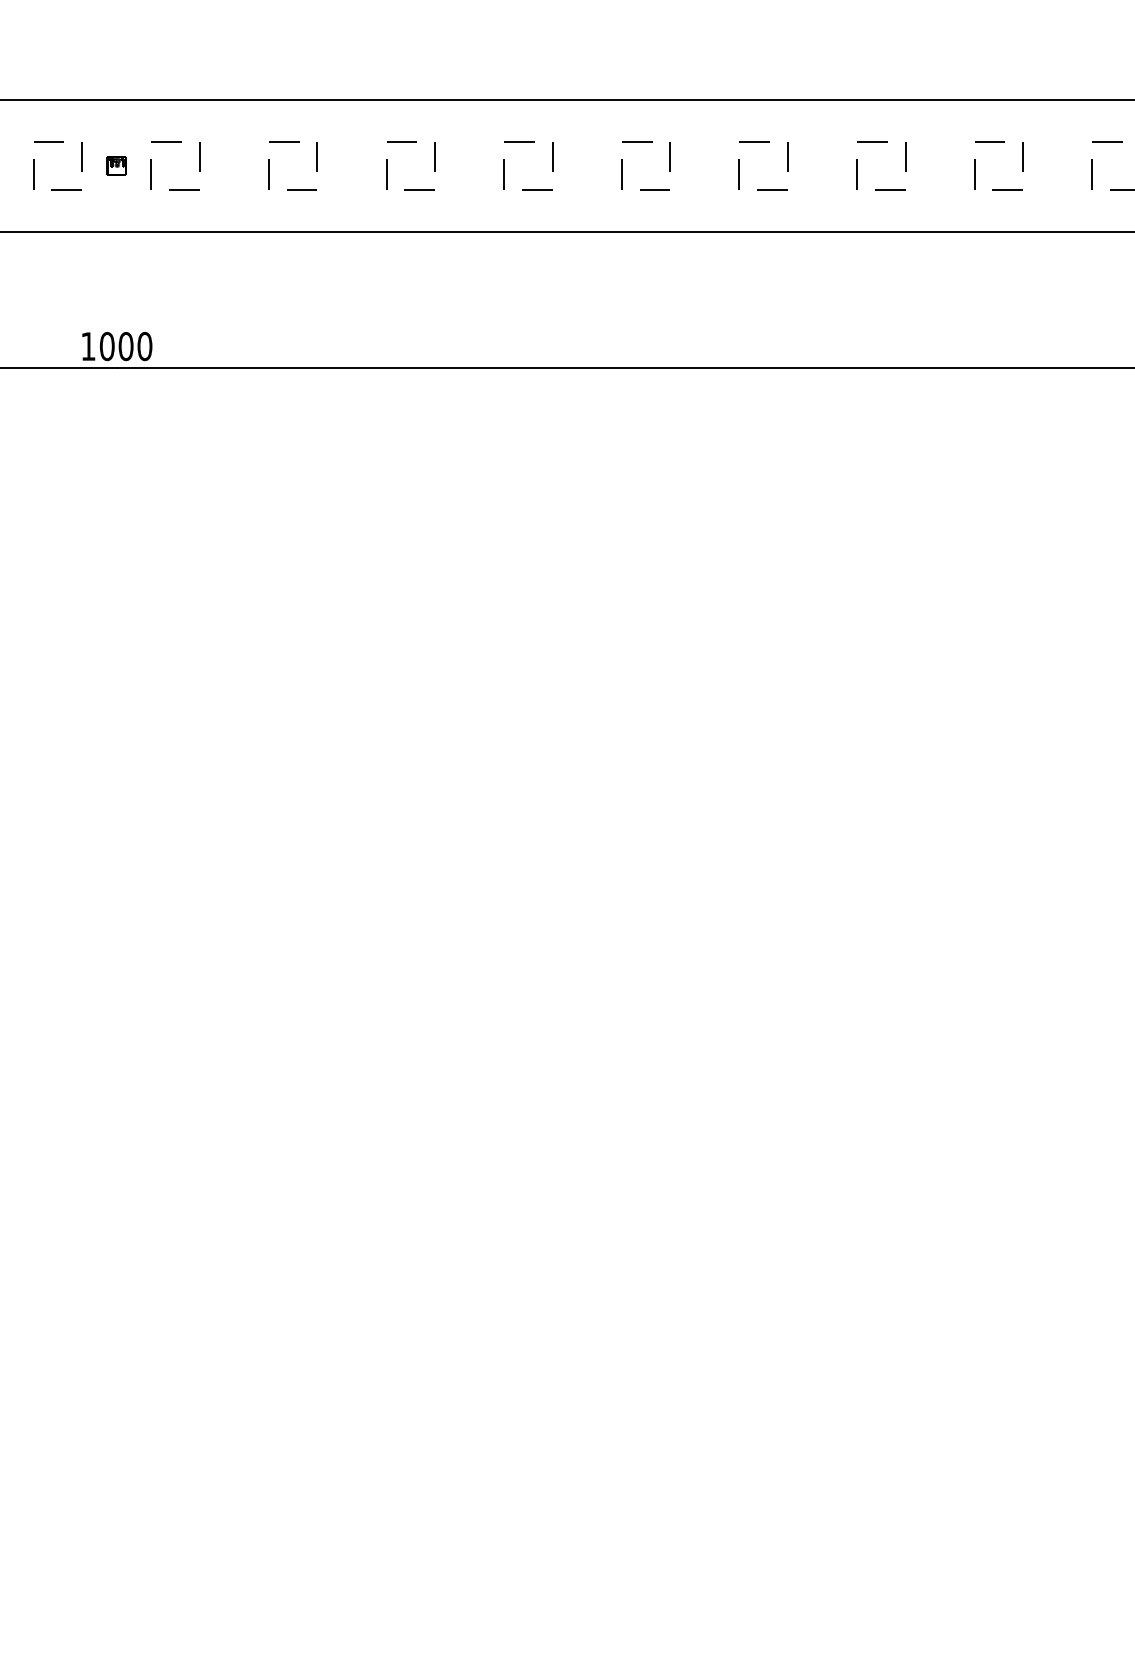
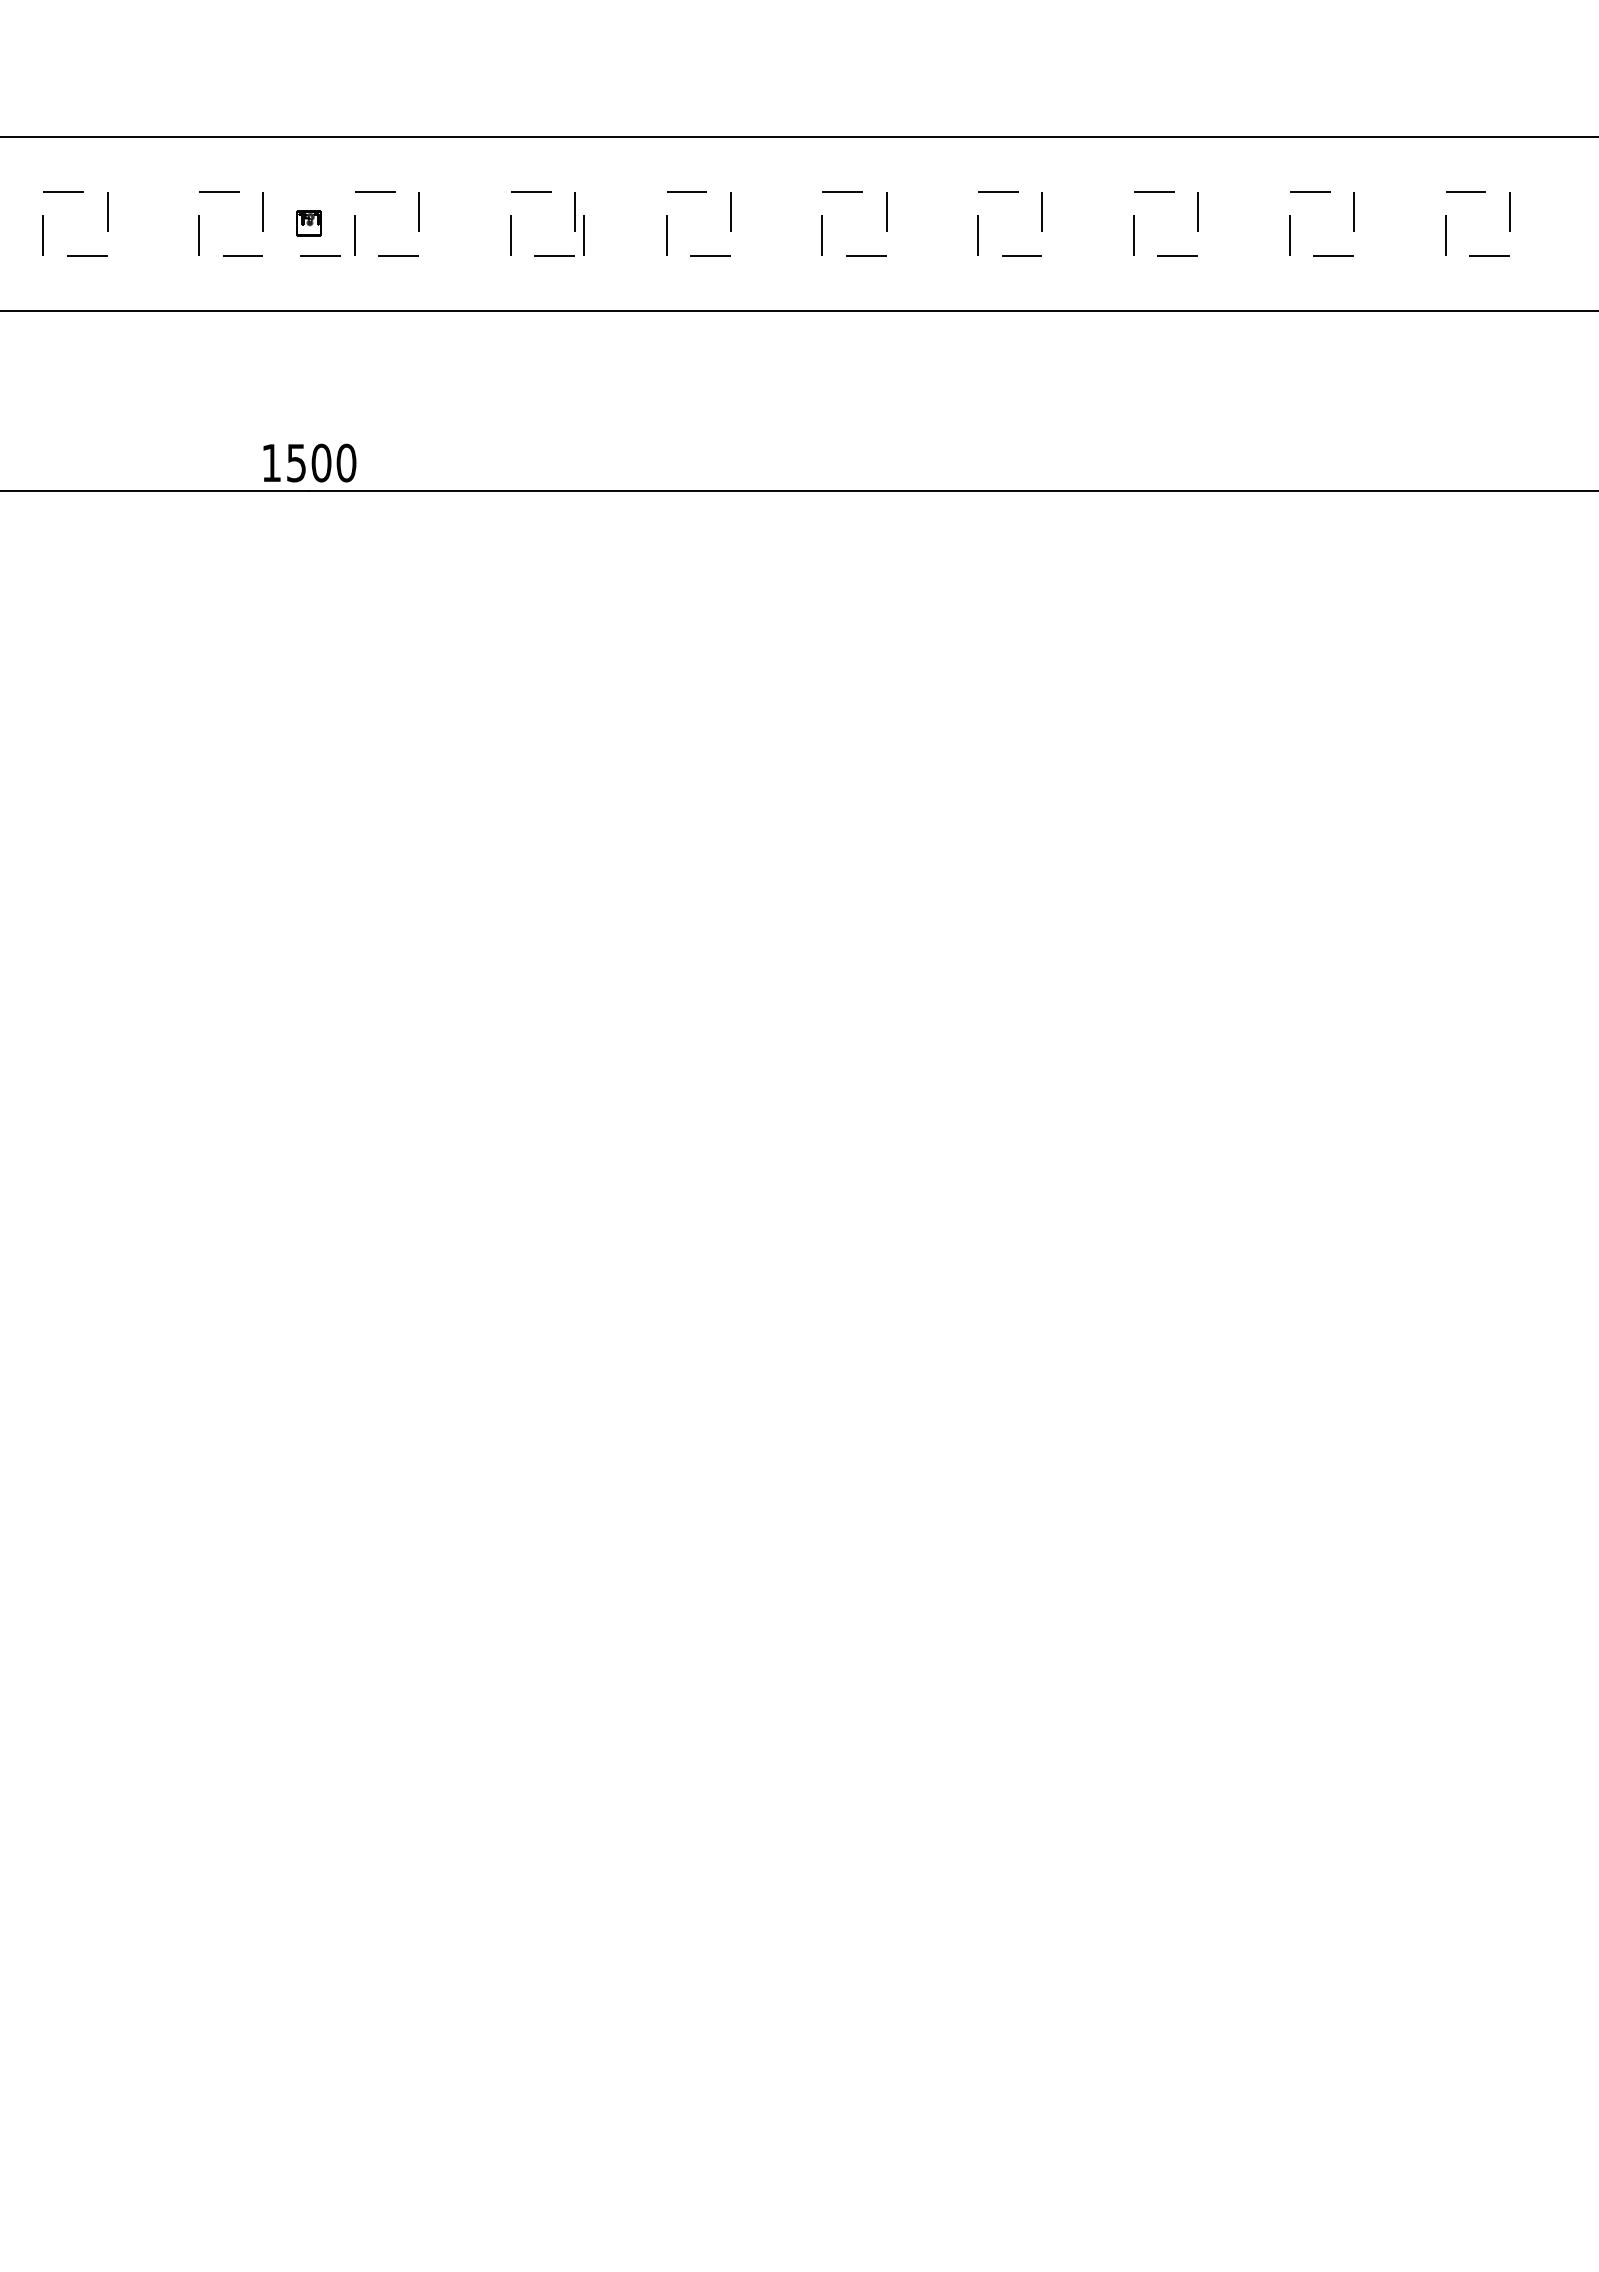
line: (323, 174) -> (583, 235), added
line: (125, 189) -> (320, 255), added
text: (107, 346) -> (296, 462), 1000 -> 1500

